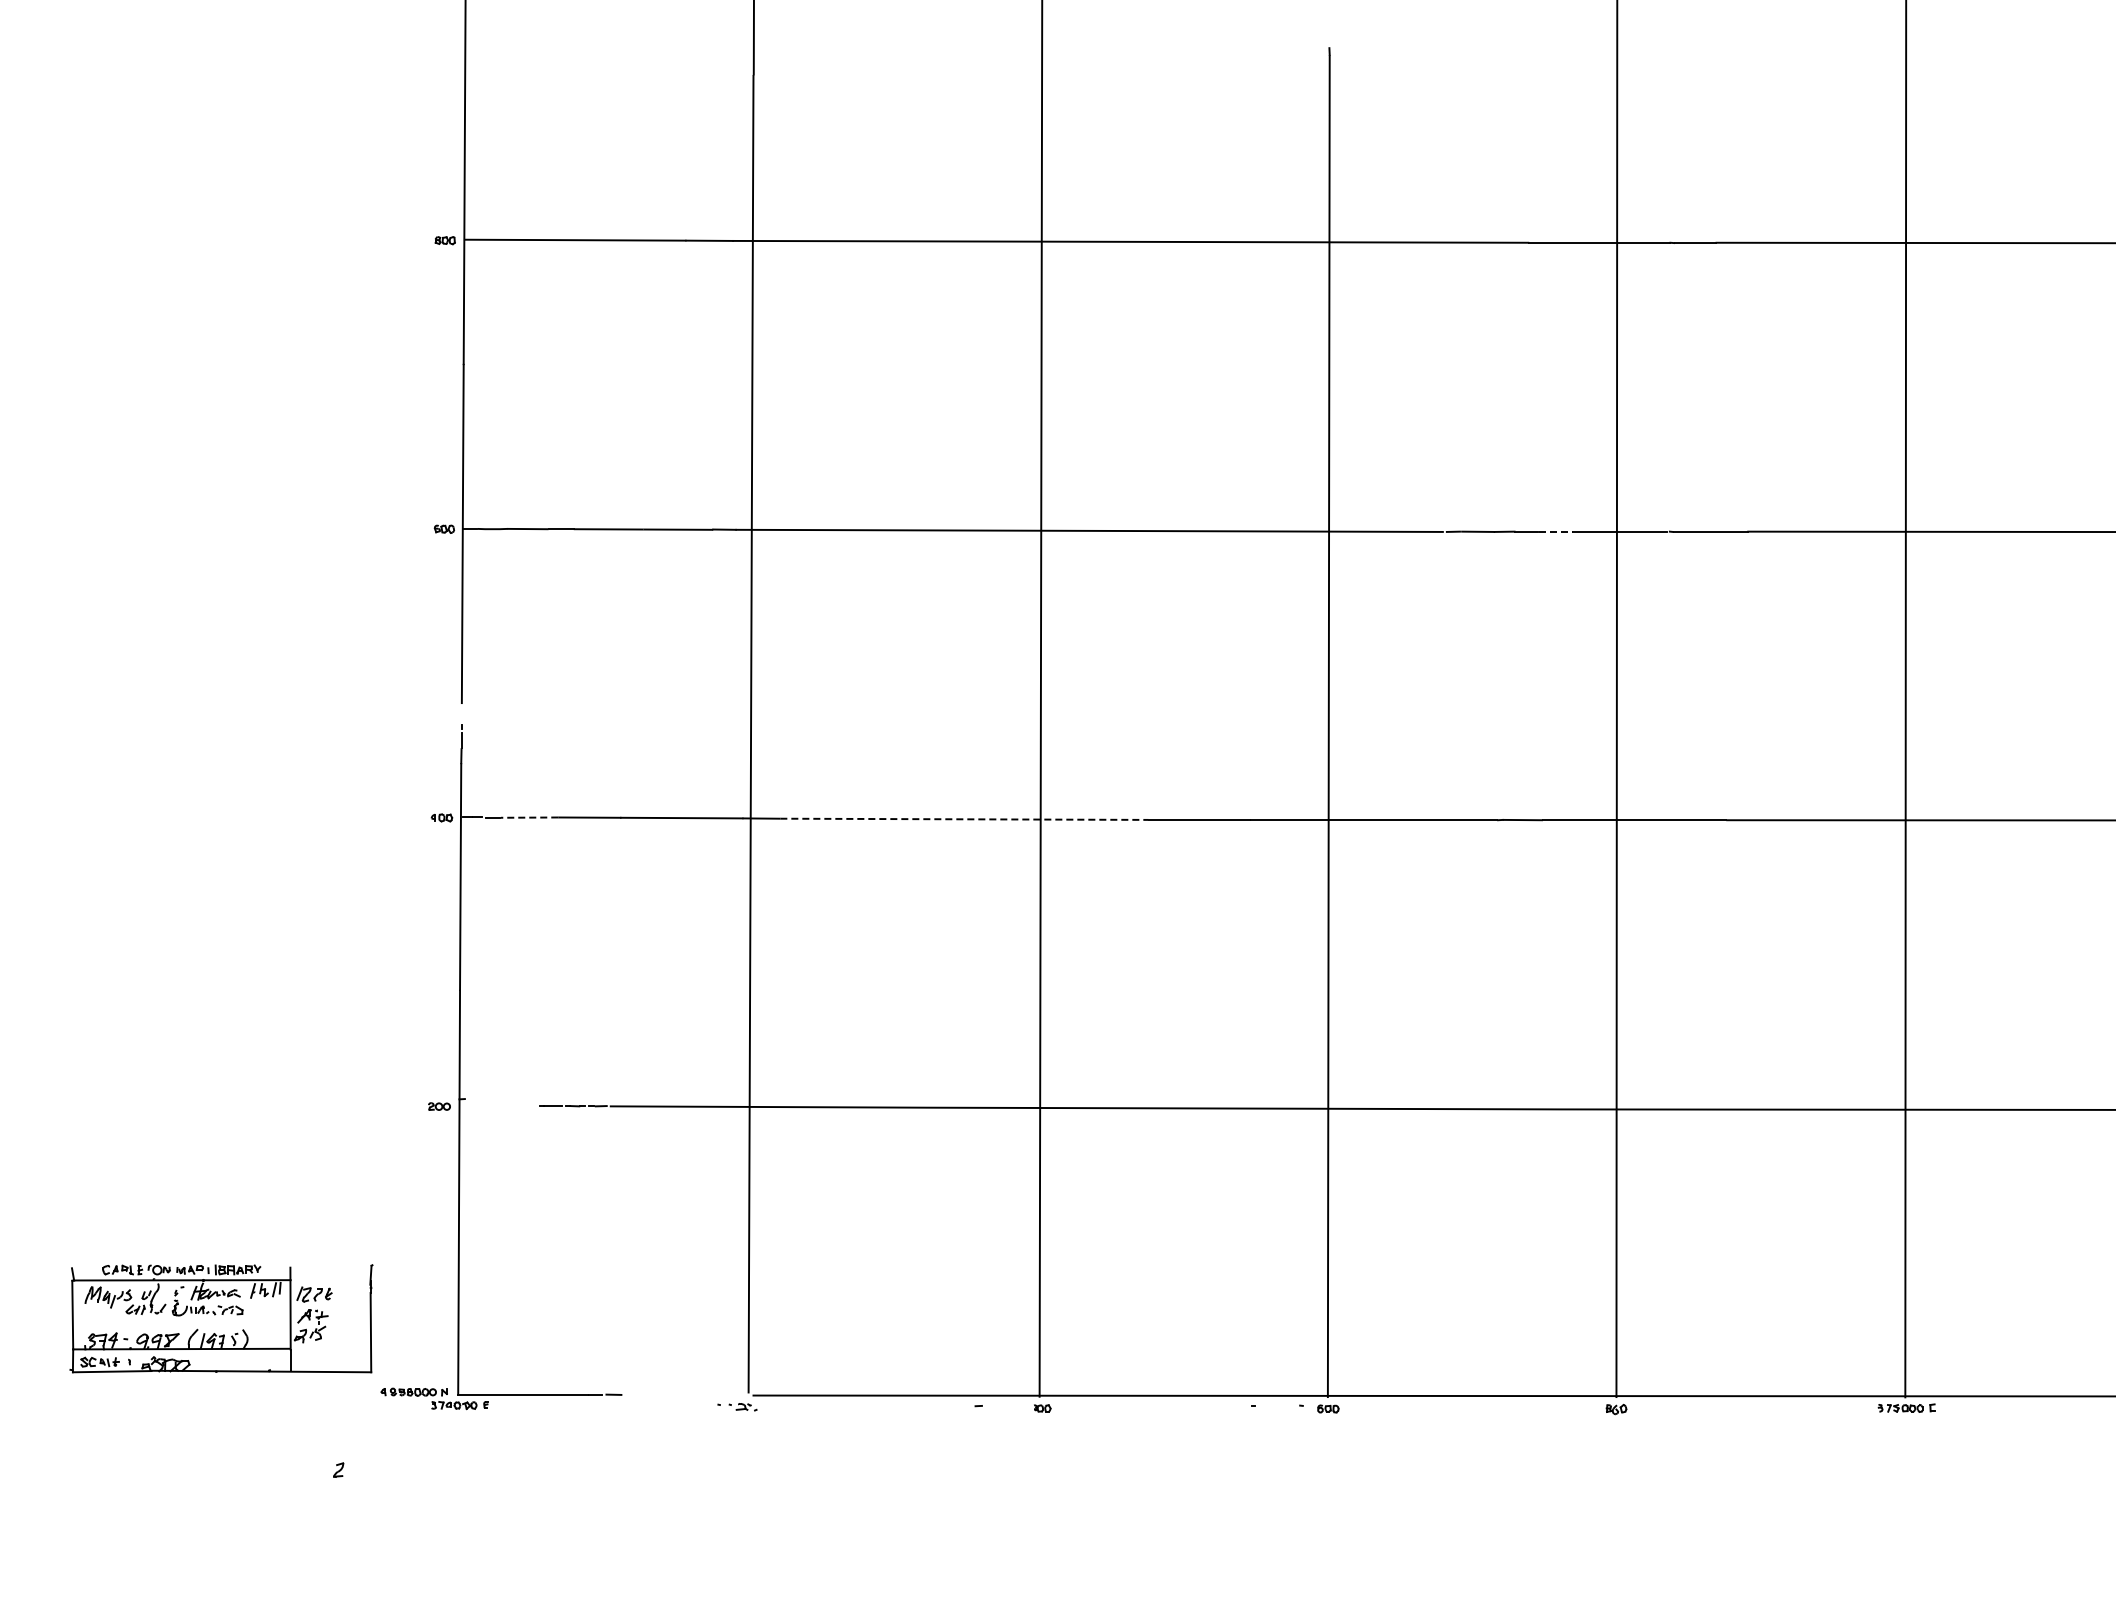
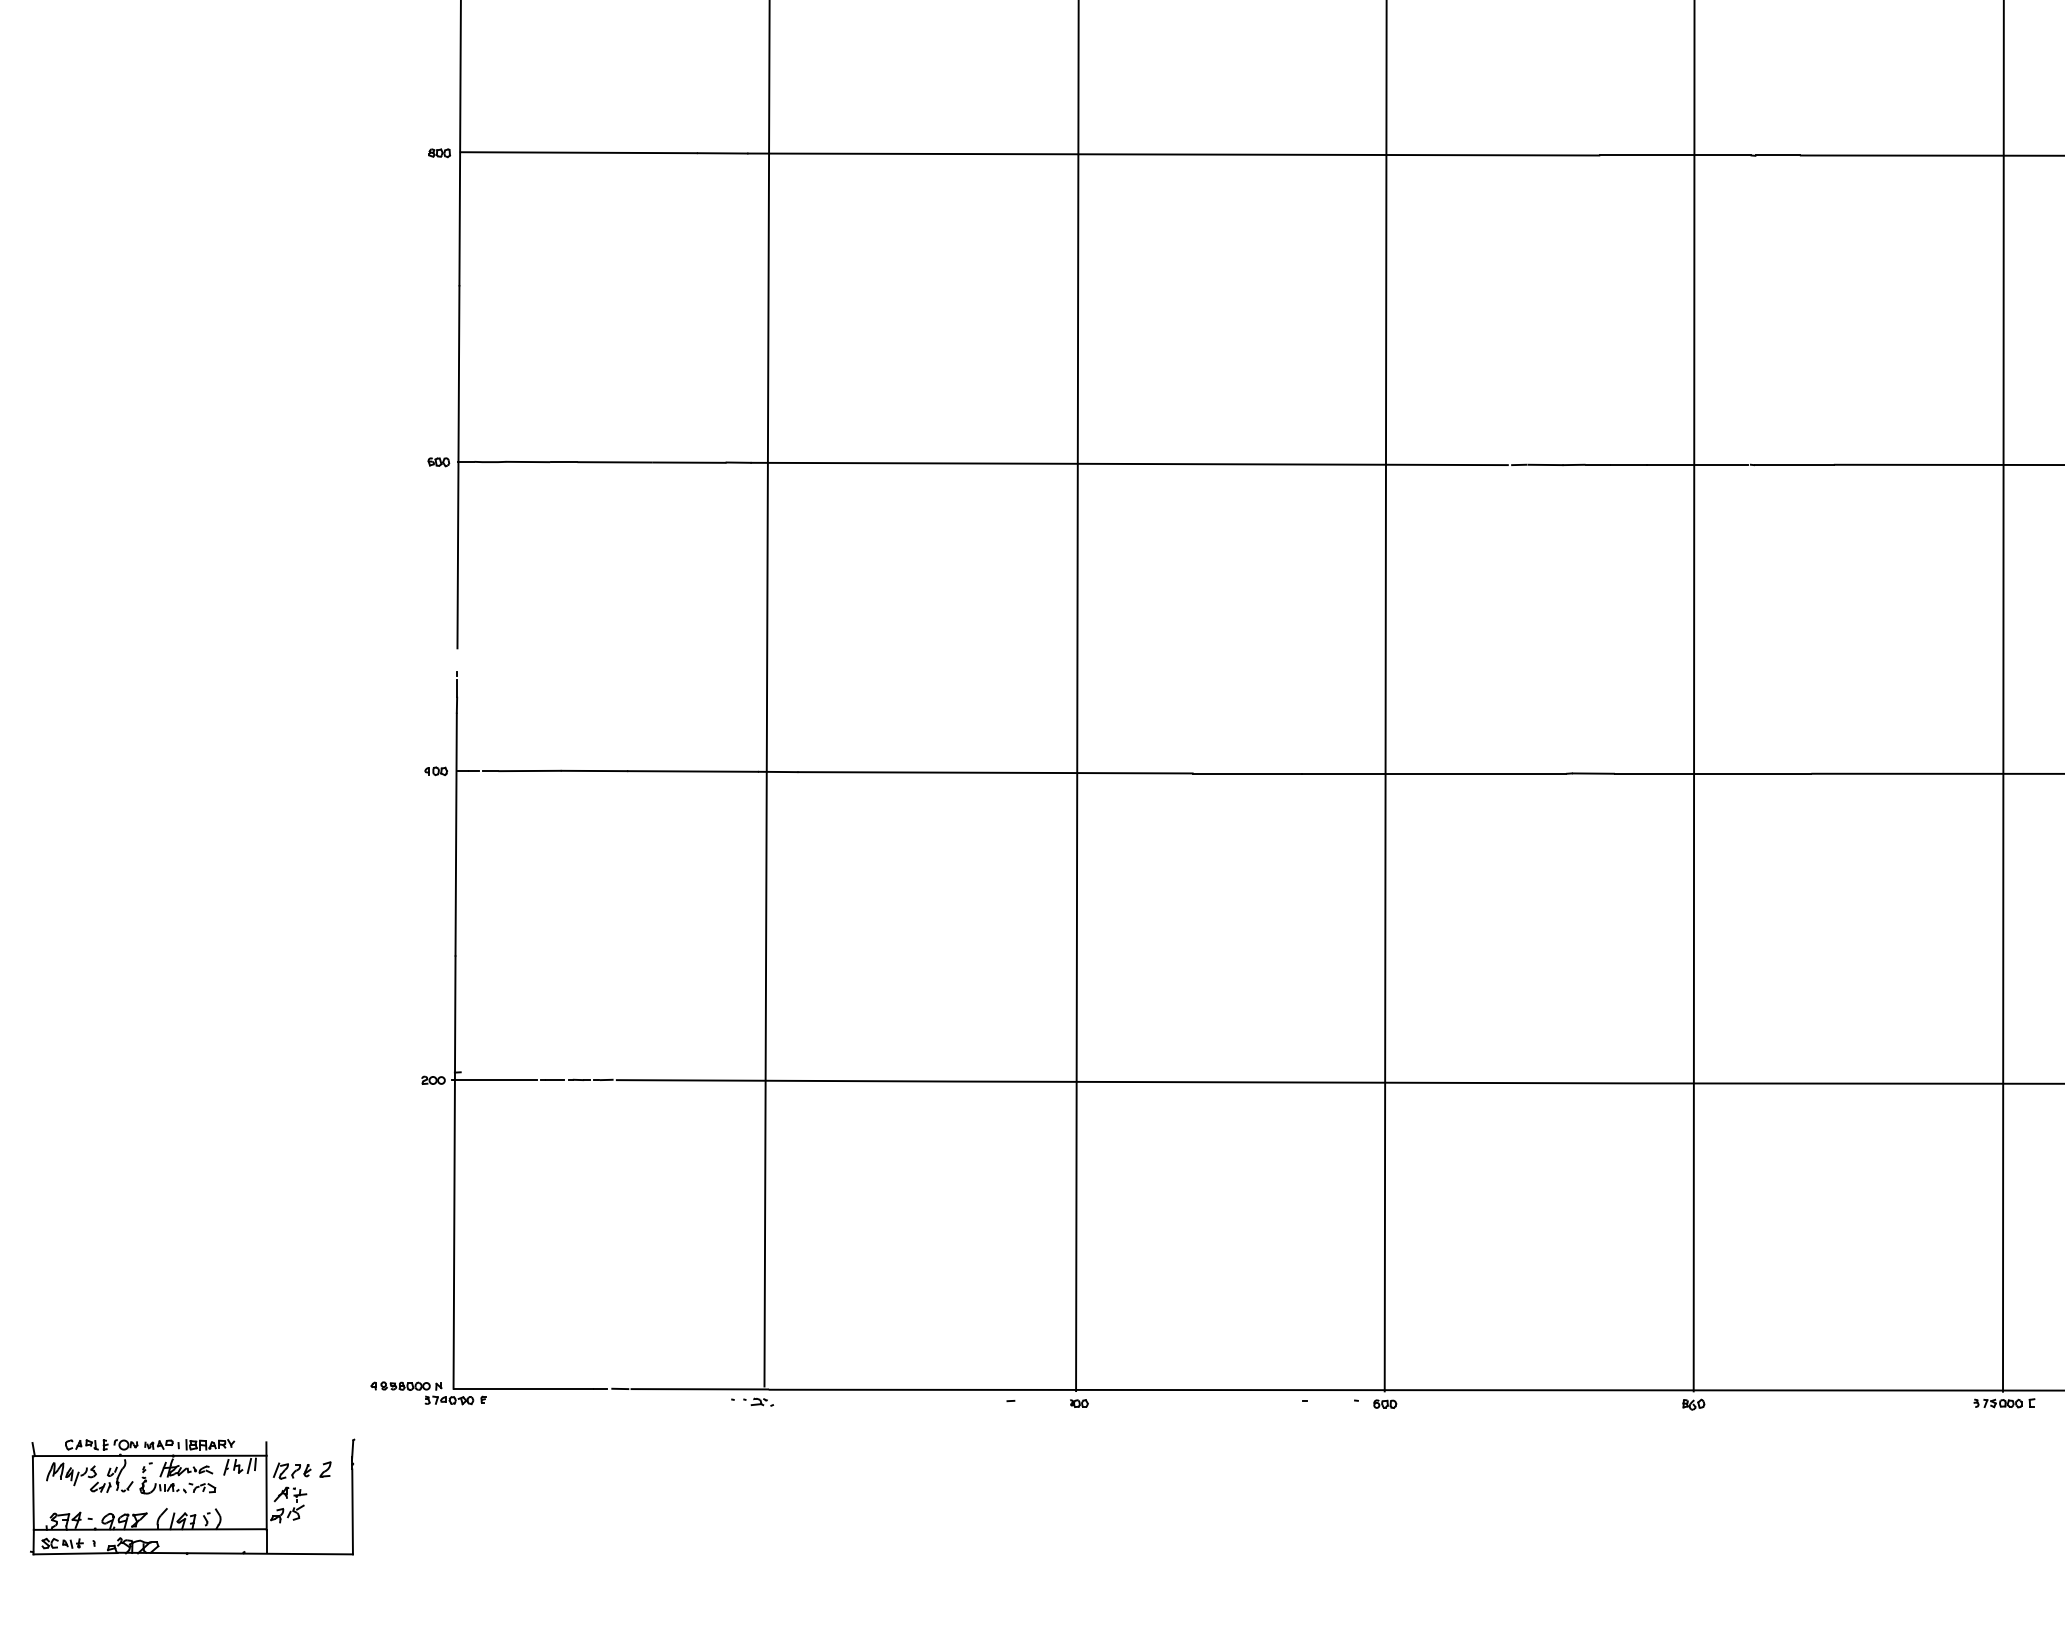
line: (1555, 531) -> (1628, 464), dashed -> solid
line: (529, 817) -> (529, 770), dashed -> solid
line: (964, 819) -> (995, 772), dashed -> solid
line: (495, 1106) -> (493, 1080), added
part: (221, 1318) -> (192, 1496), moved
line: (687, 1394) -> (699, 1388), added

